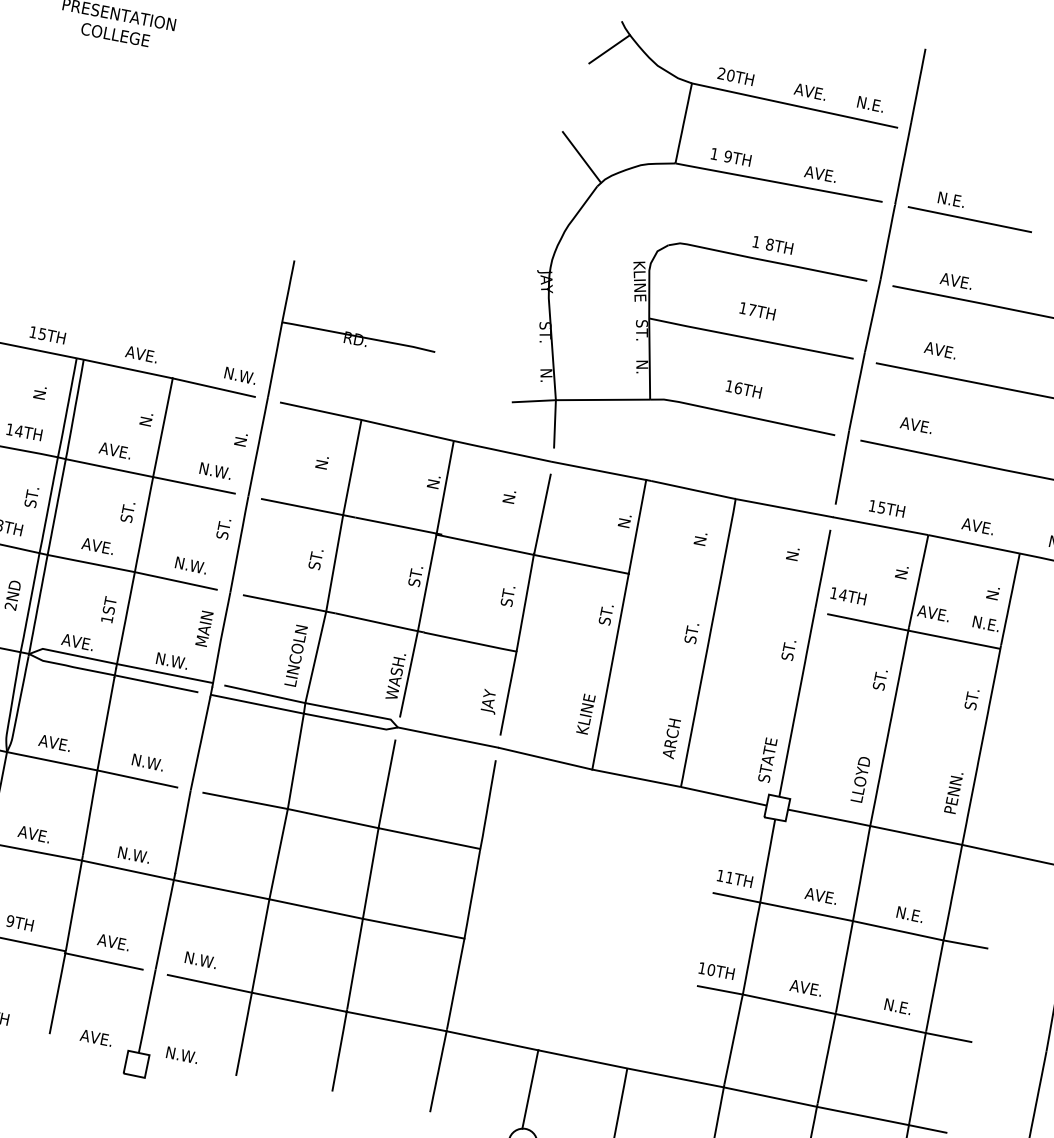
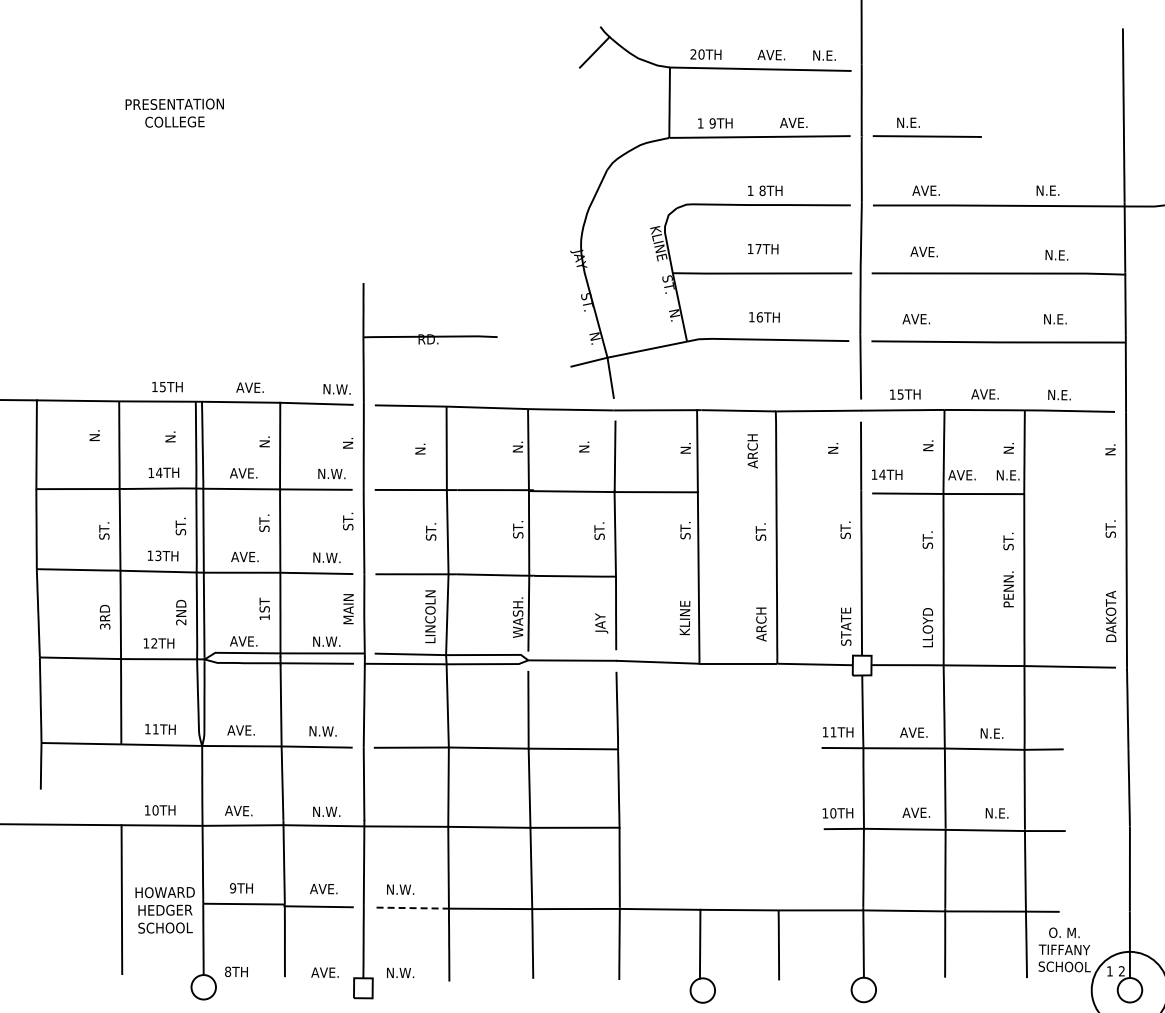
line: (582, 157) -> (589, 148), removed
text: (700, 539) -> (752, 451), N. -> ARCH
text: (953, 792) -> (1008, 589), moved
line: (209, 984) -> (411, 908), solid -> dashed

